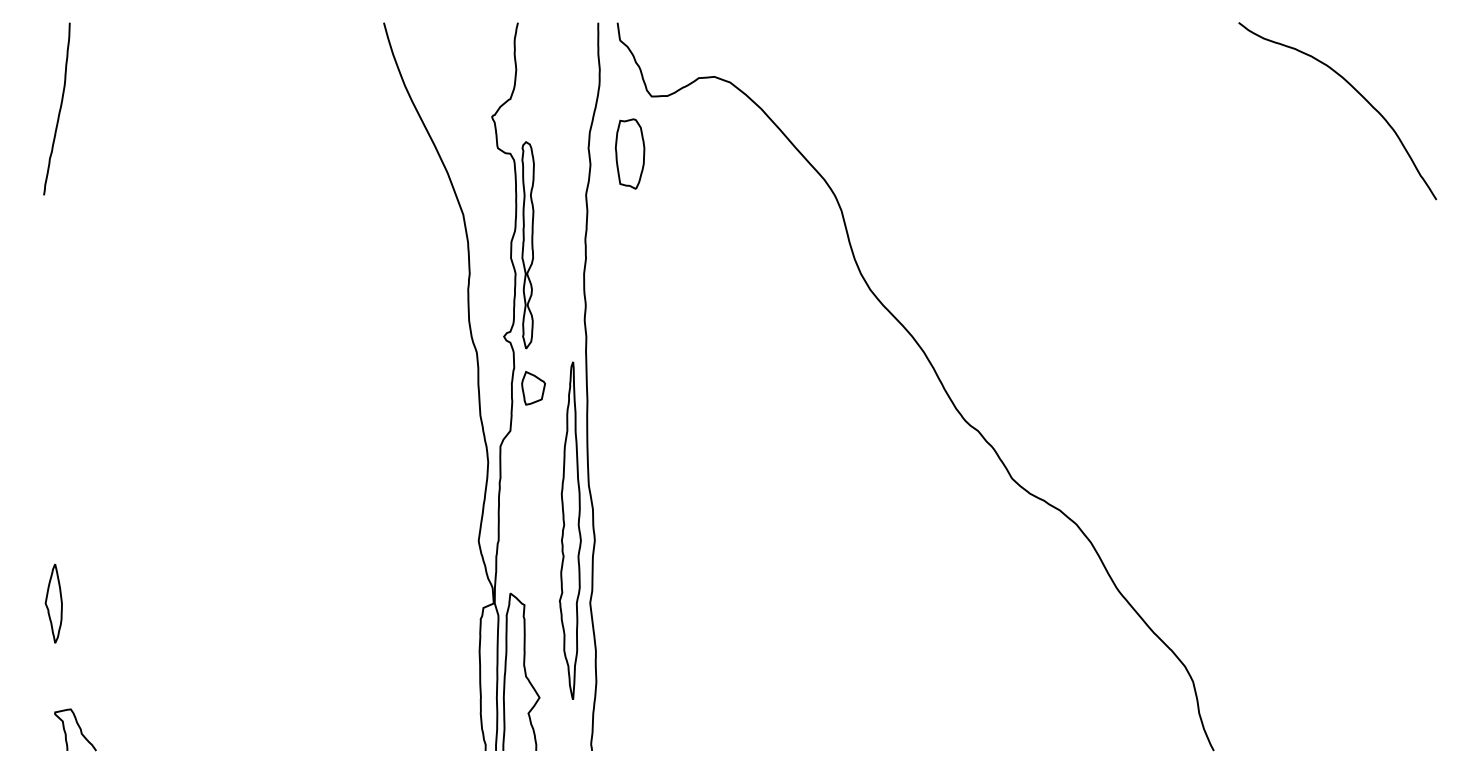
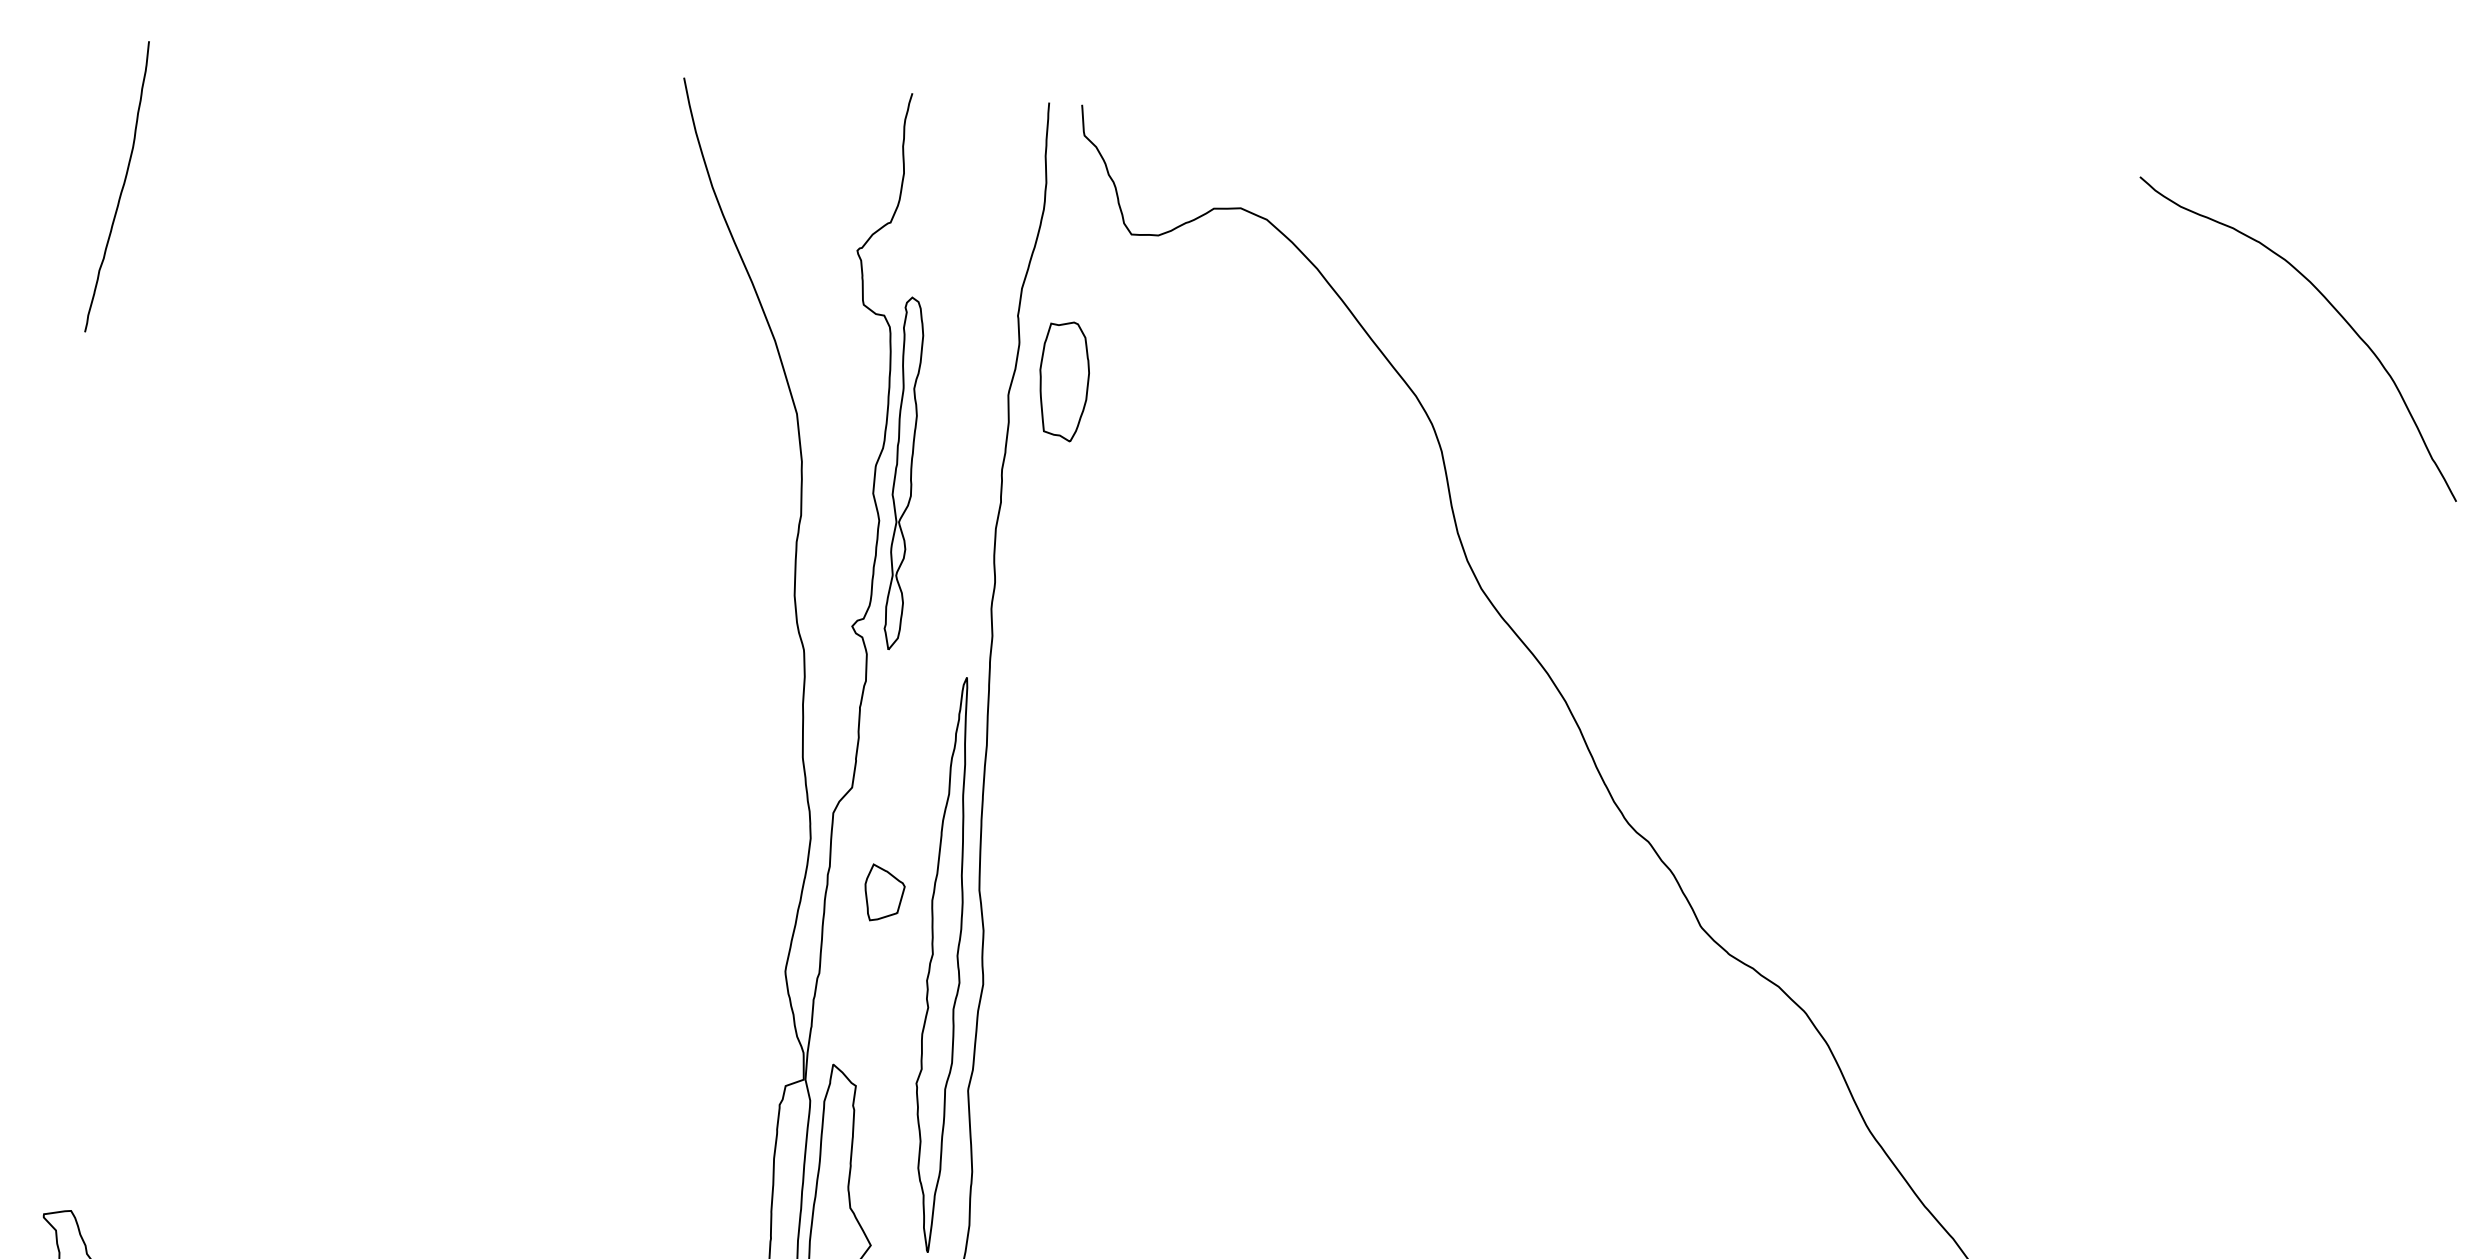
part: (629, 153) -> (1063, 380), moved
part: (533, 387) -> (884, 891), moved
part: (53, 603) -> (53, 1028), removed

